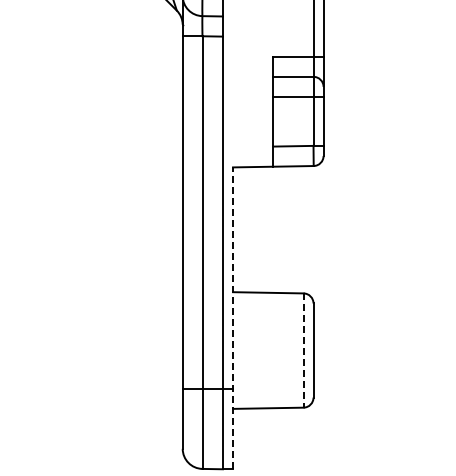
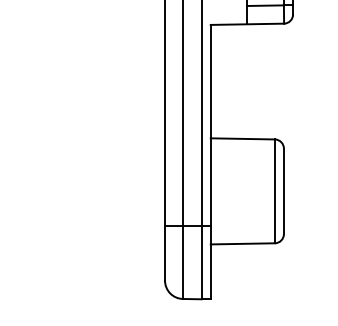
line: (233, 318) -> (211, 162), dashed -> solid
line: (303, 351) -> (274, 192), dashed -> solid

